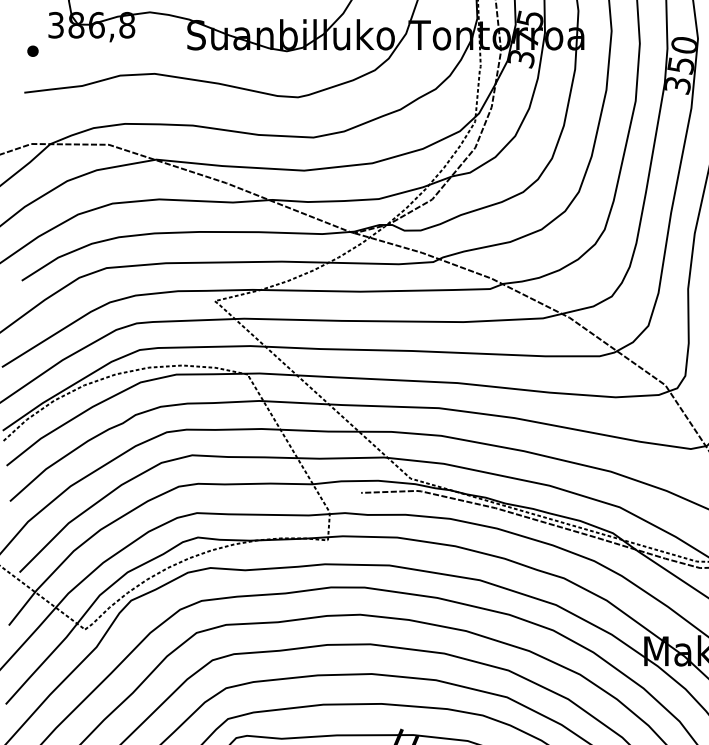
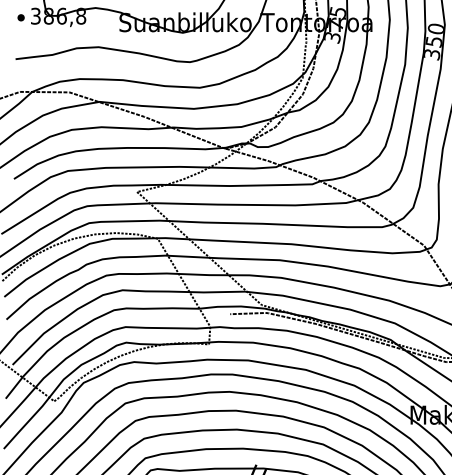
part: (31, 50) -> (20, 17), moved

